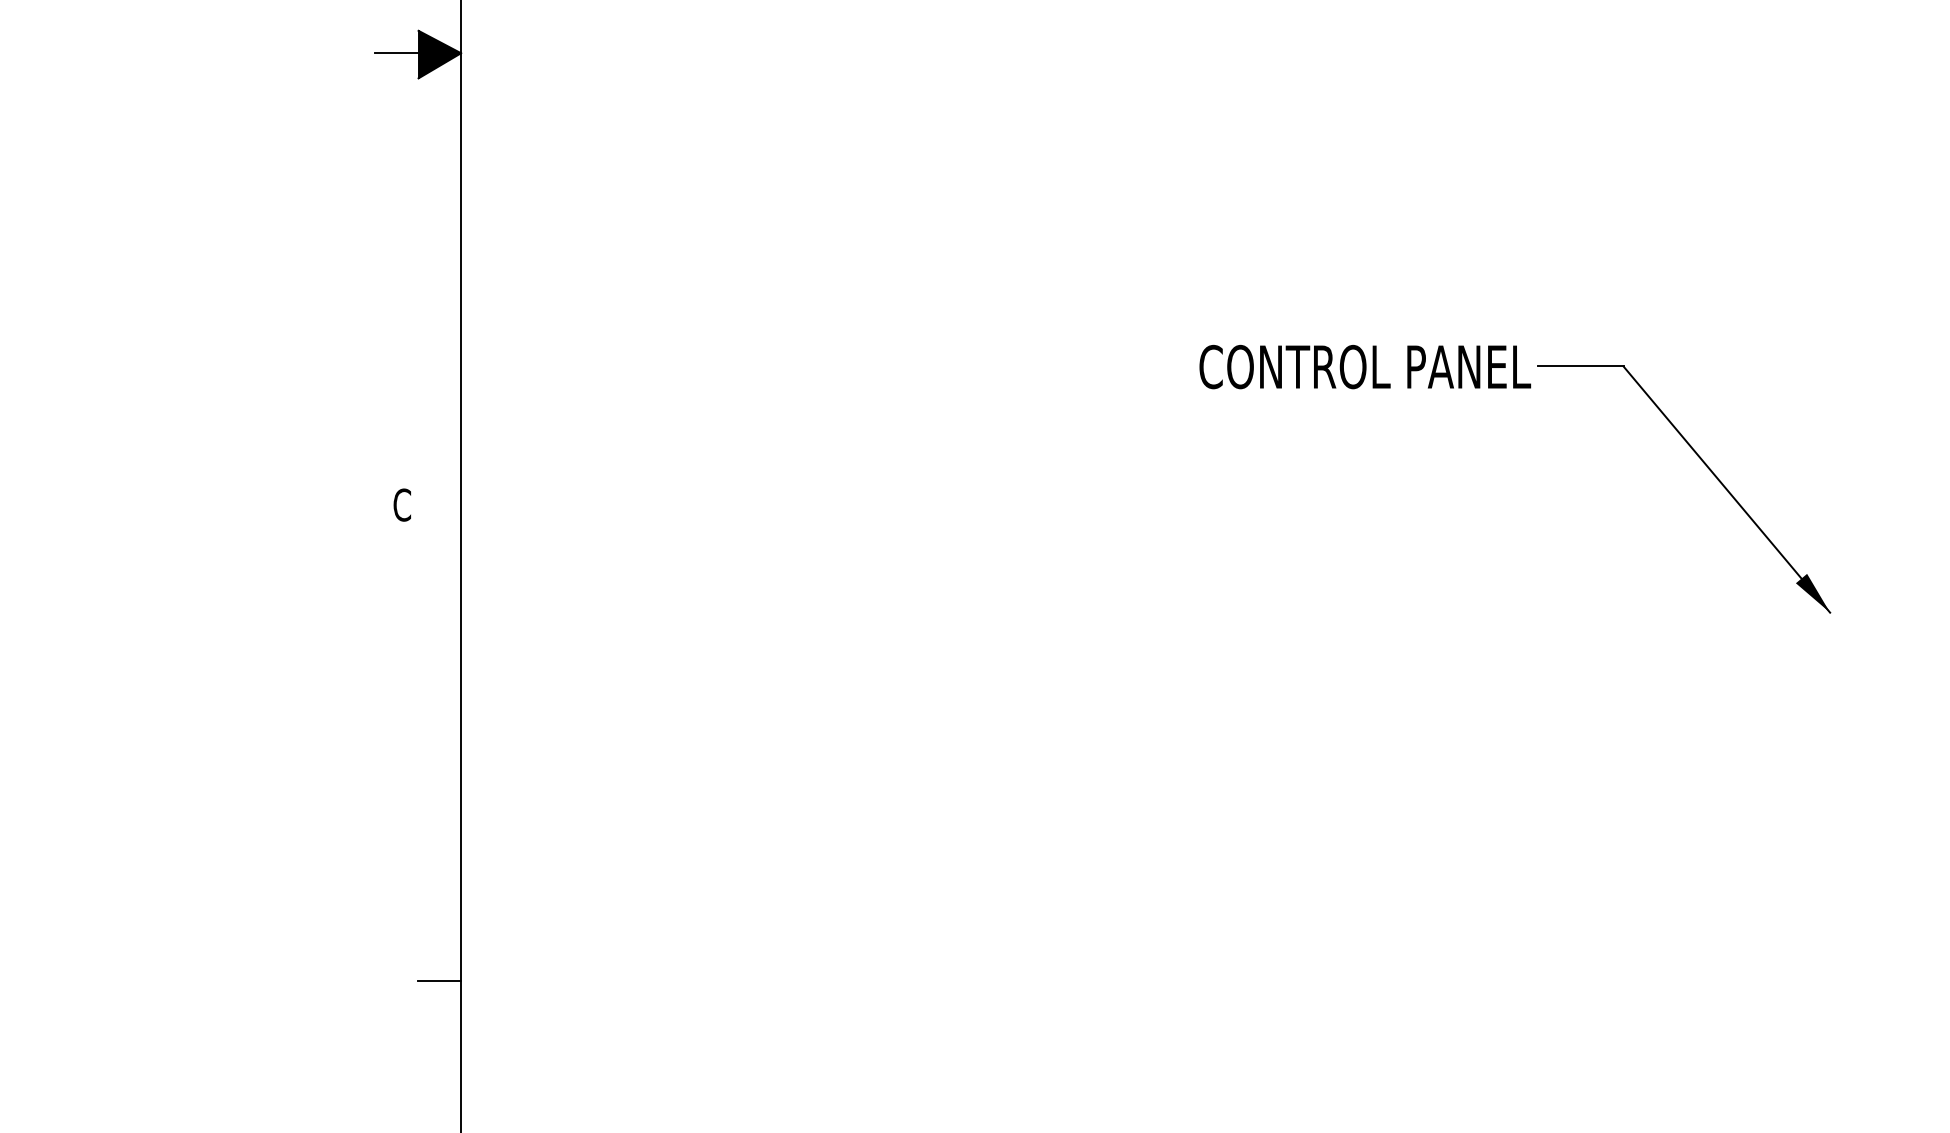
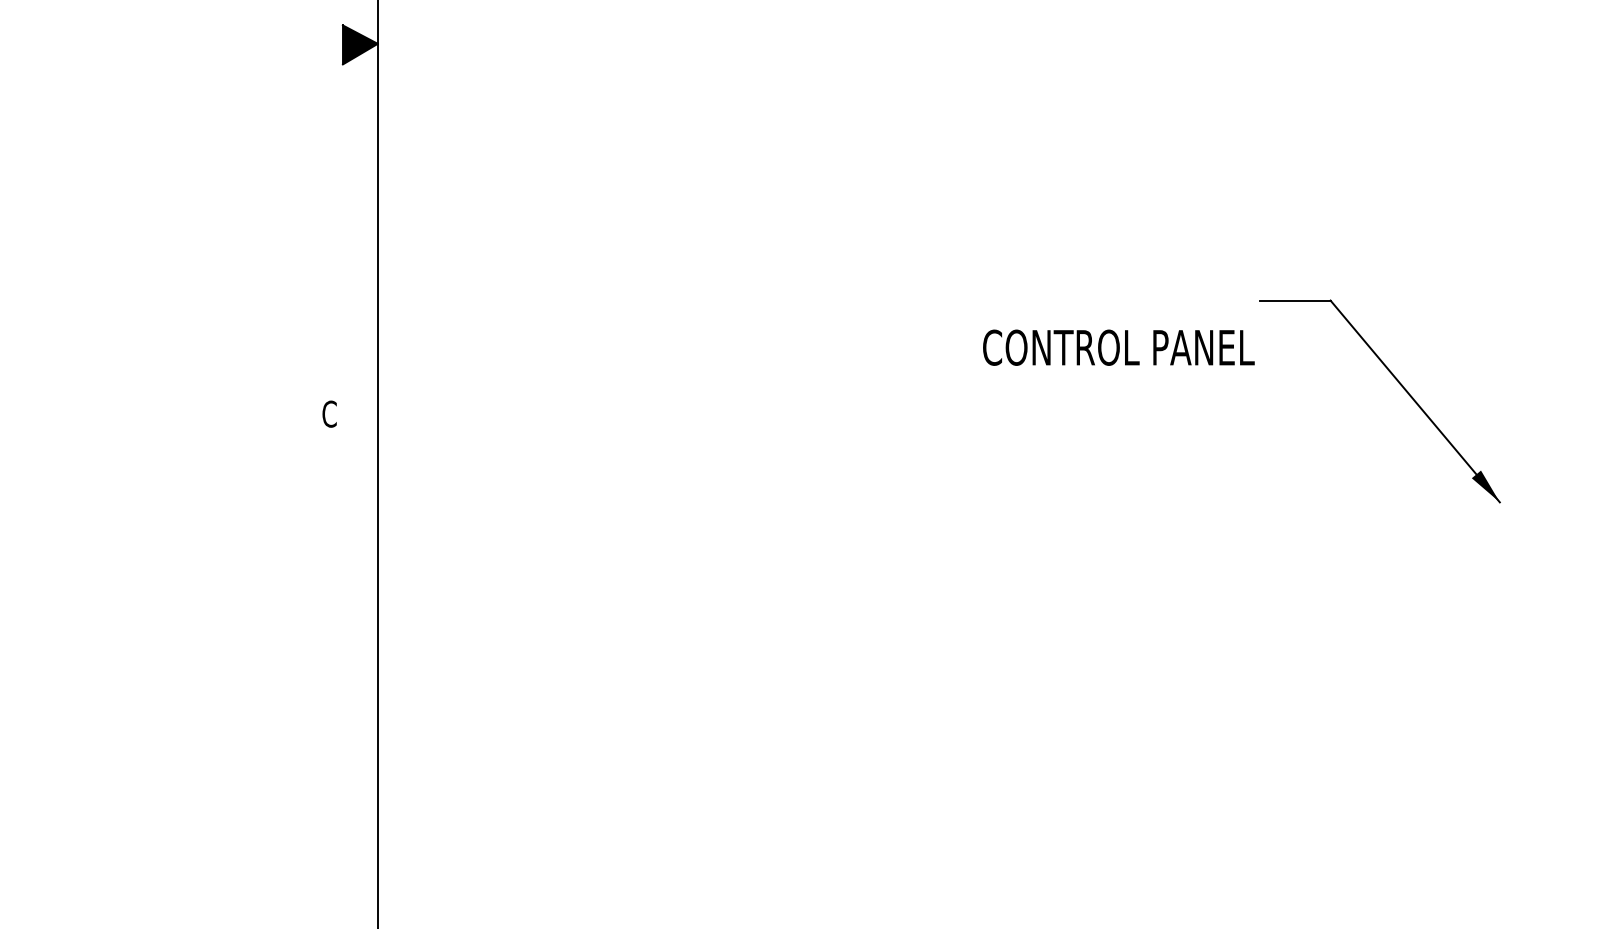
line: (396, 53) -> (324, 44), removed
text: (1365, 366) -> (1119, 347), moved
line: (439, 981) -> (360, 804), removed

